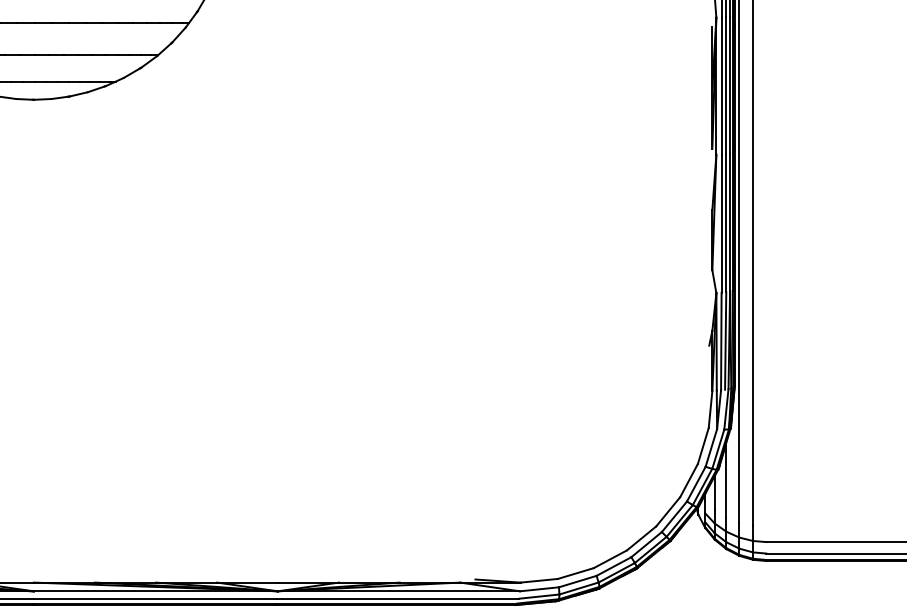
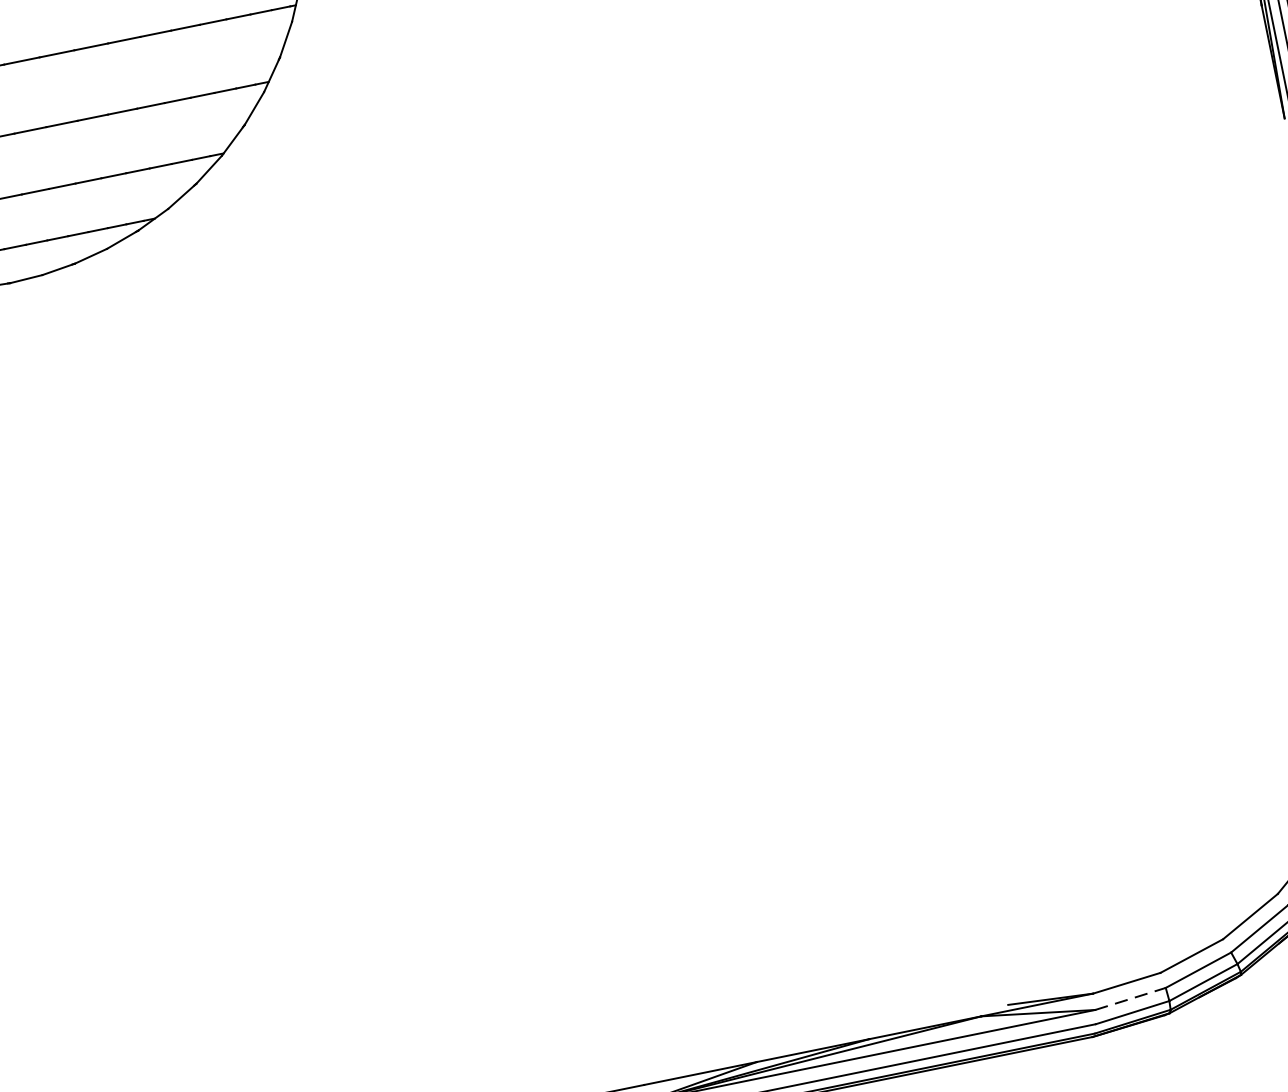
line: (539, 589) -> (1130, 999), solid -> dashed

